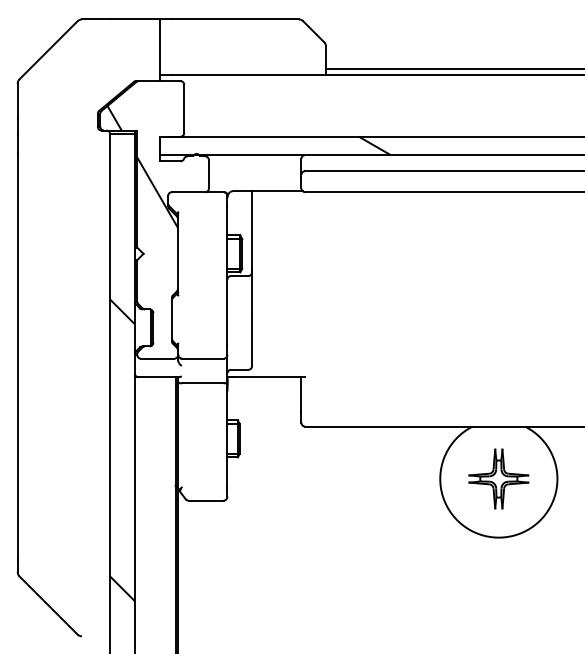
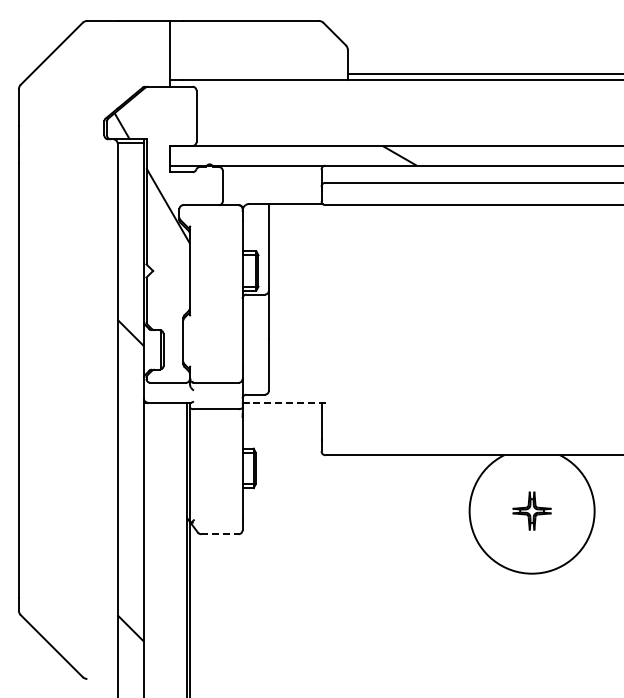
line: (268, 377) -> (286, 402), solid -> dashed
part: (498, 478) -> (531, 510), size x0.6
line: (205, 500) -> (219, 534), solid -> dashed

